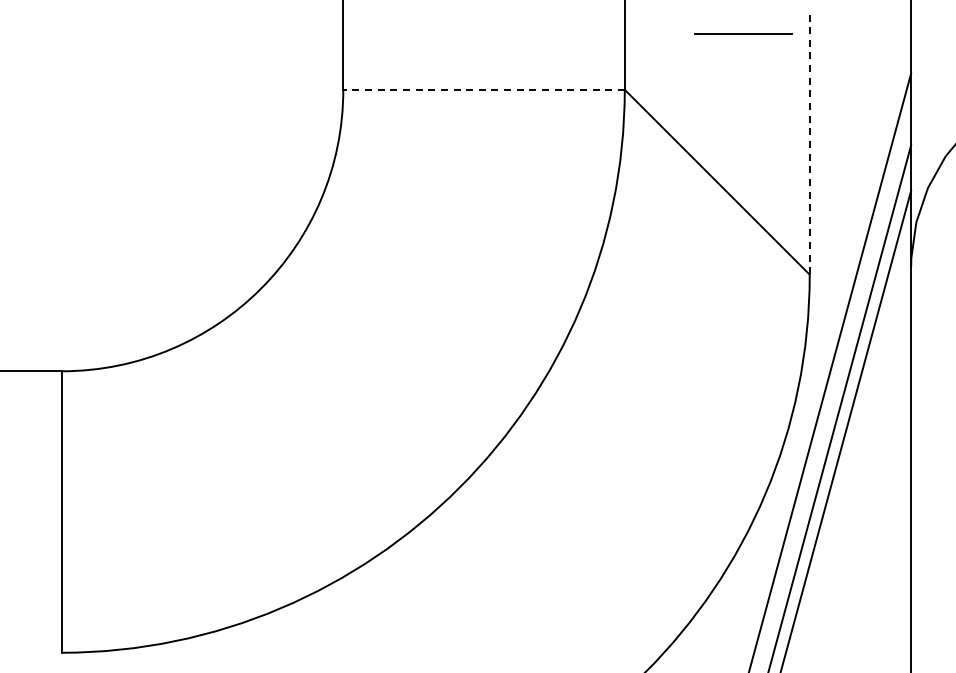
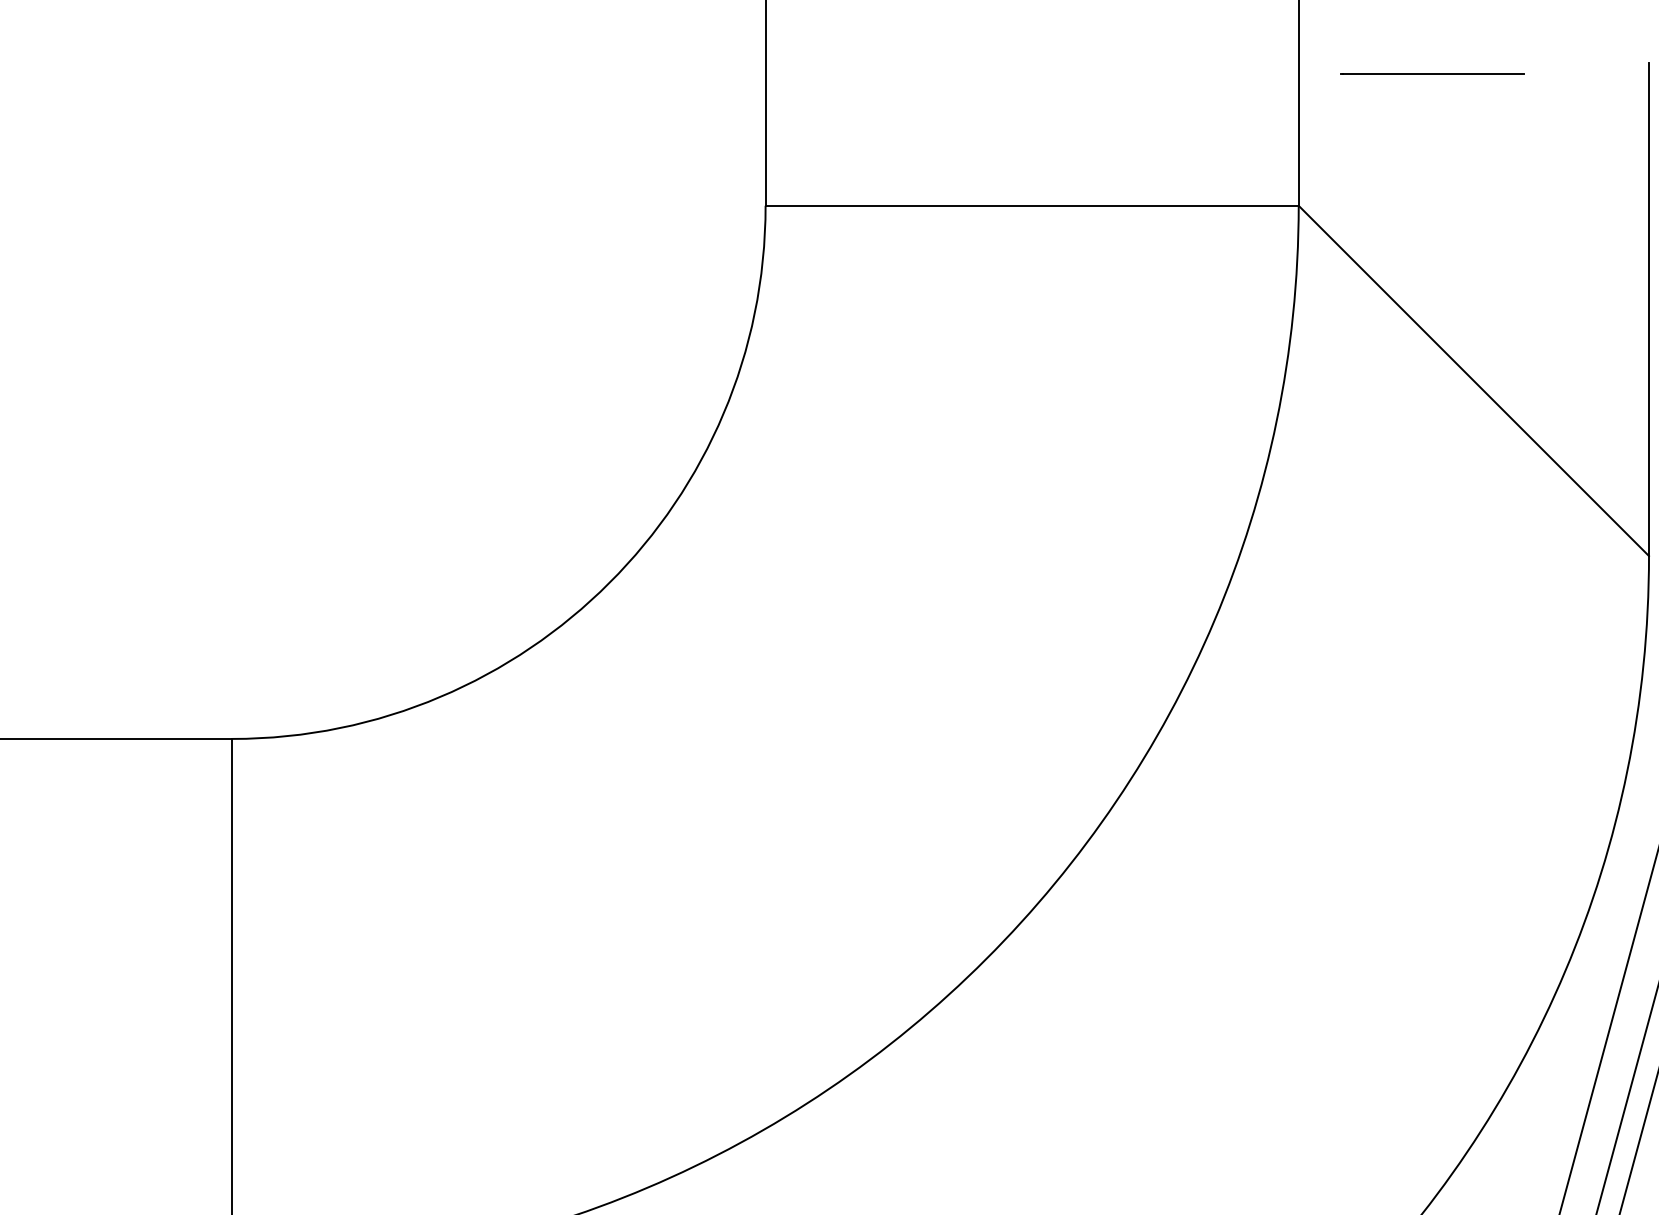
line: (743, 33) -> (1432, 72), moved
line: (484, 89) -> (1033, 205), dashed -> solid
line: (809, 145) -> (1648, 311), dashed -> solid

